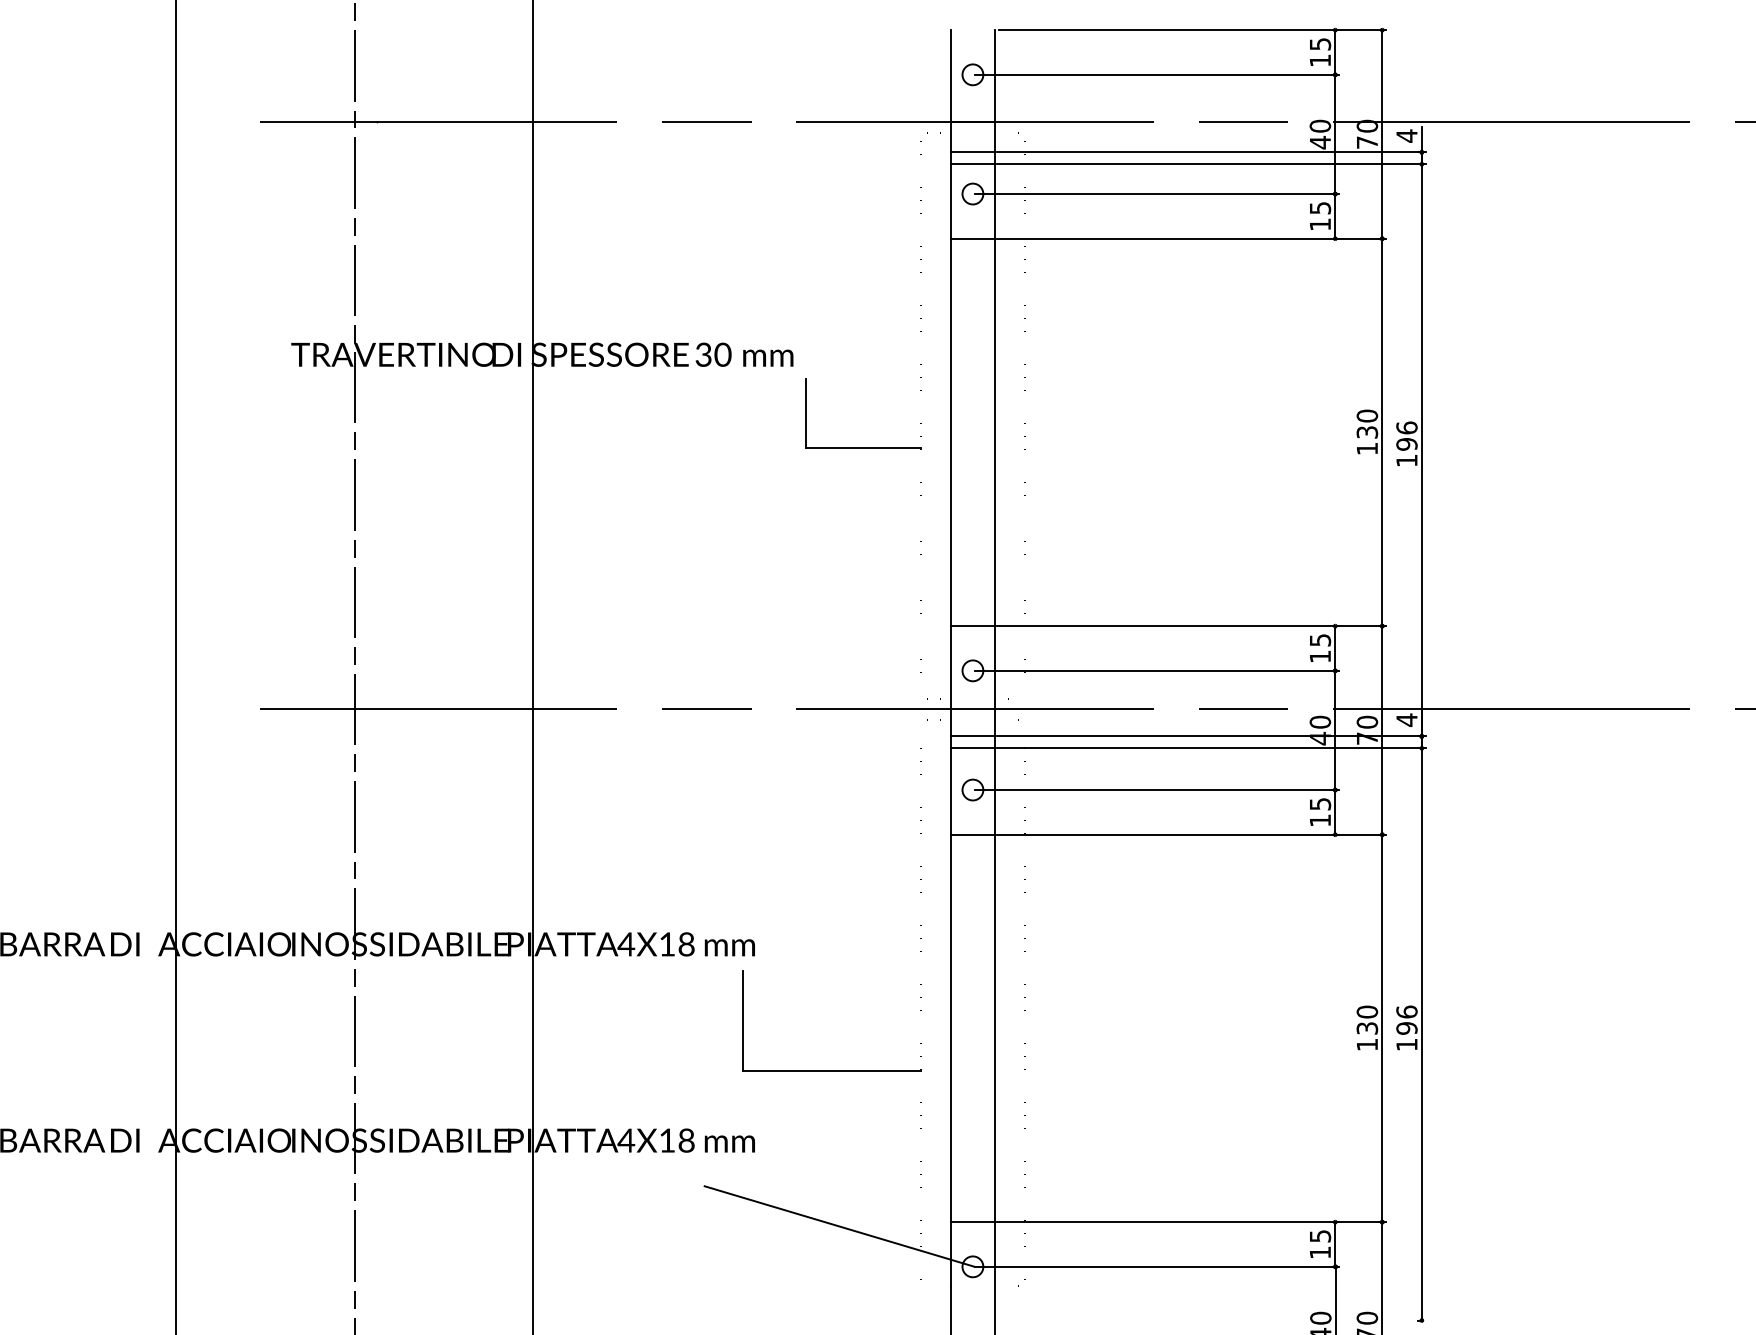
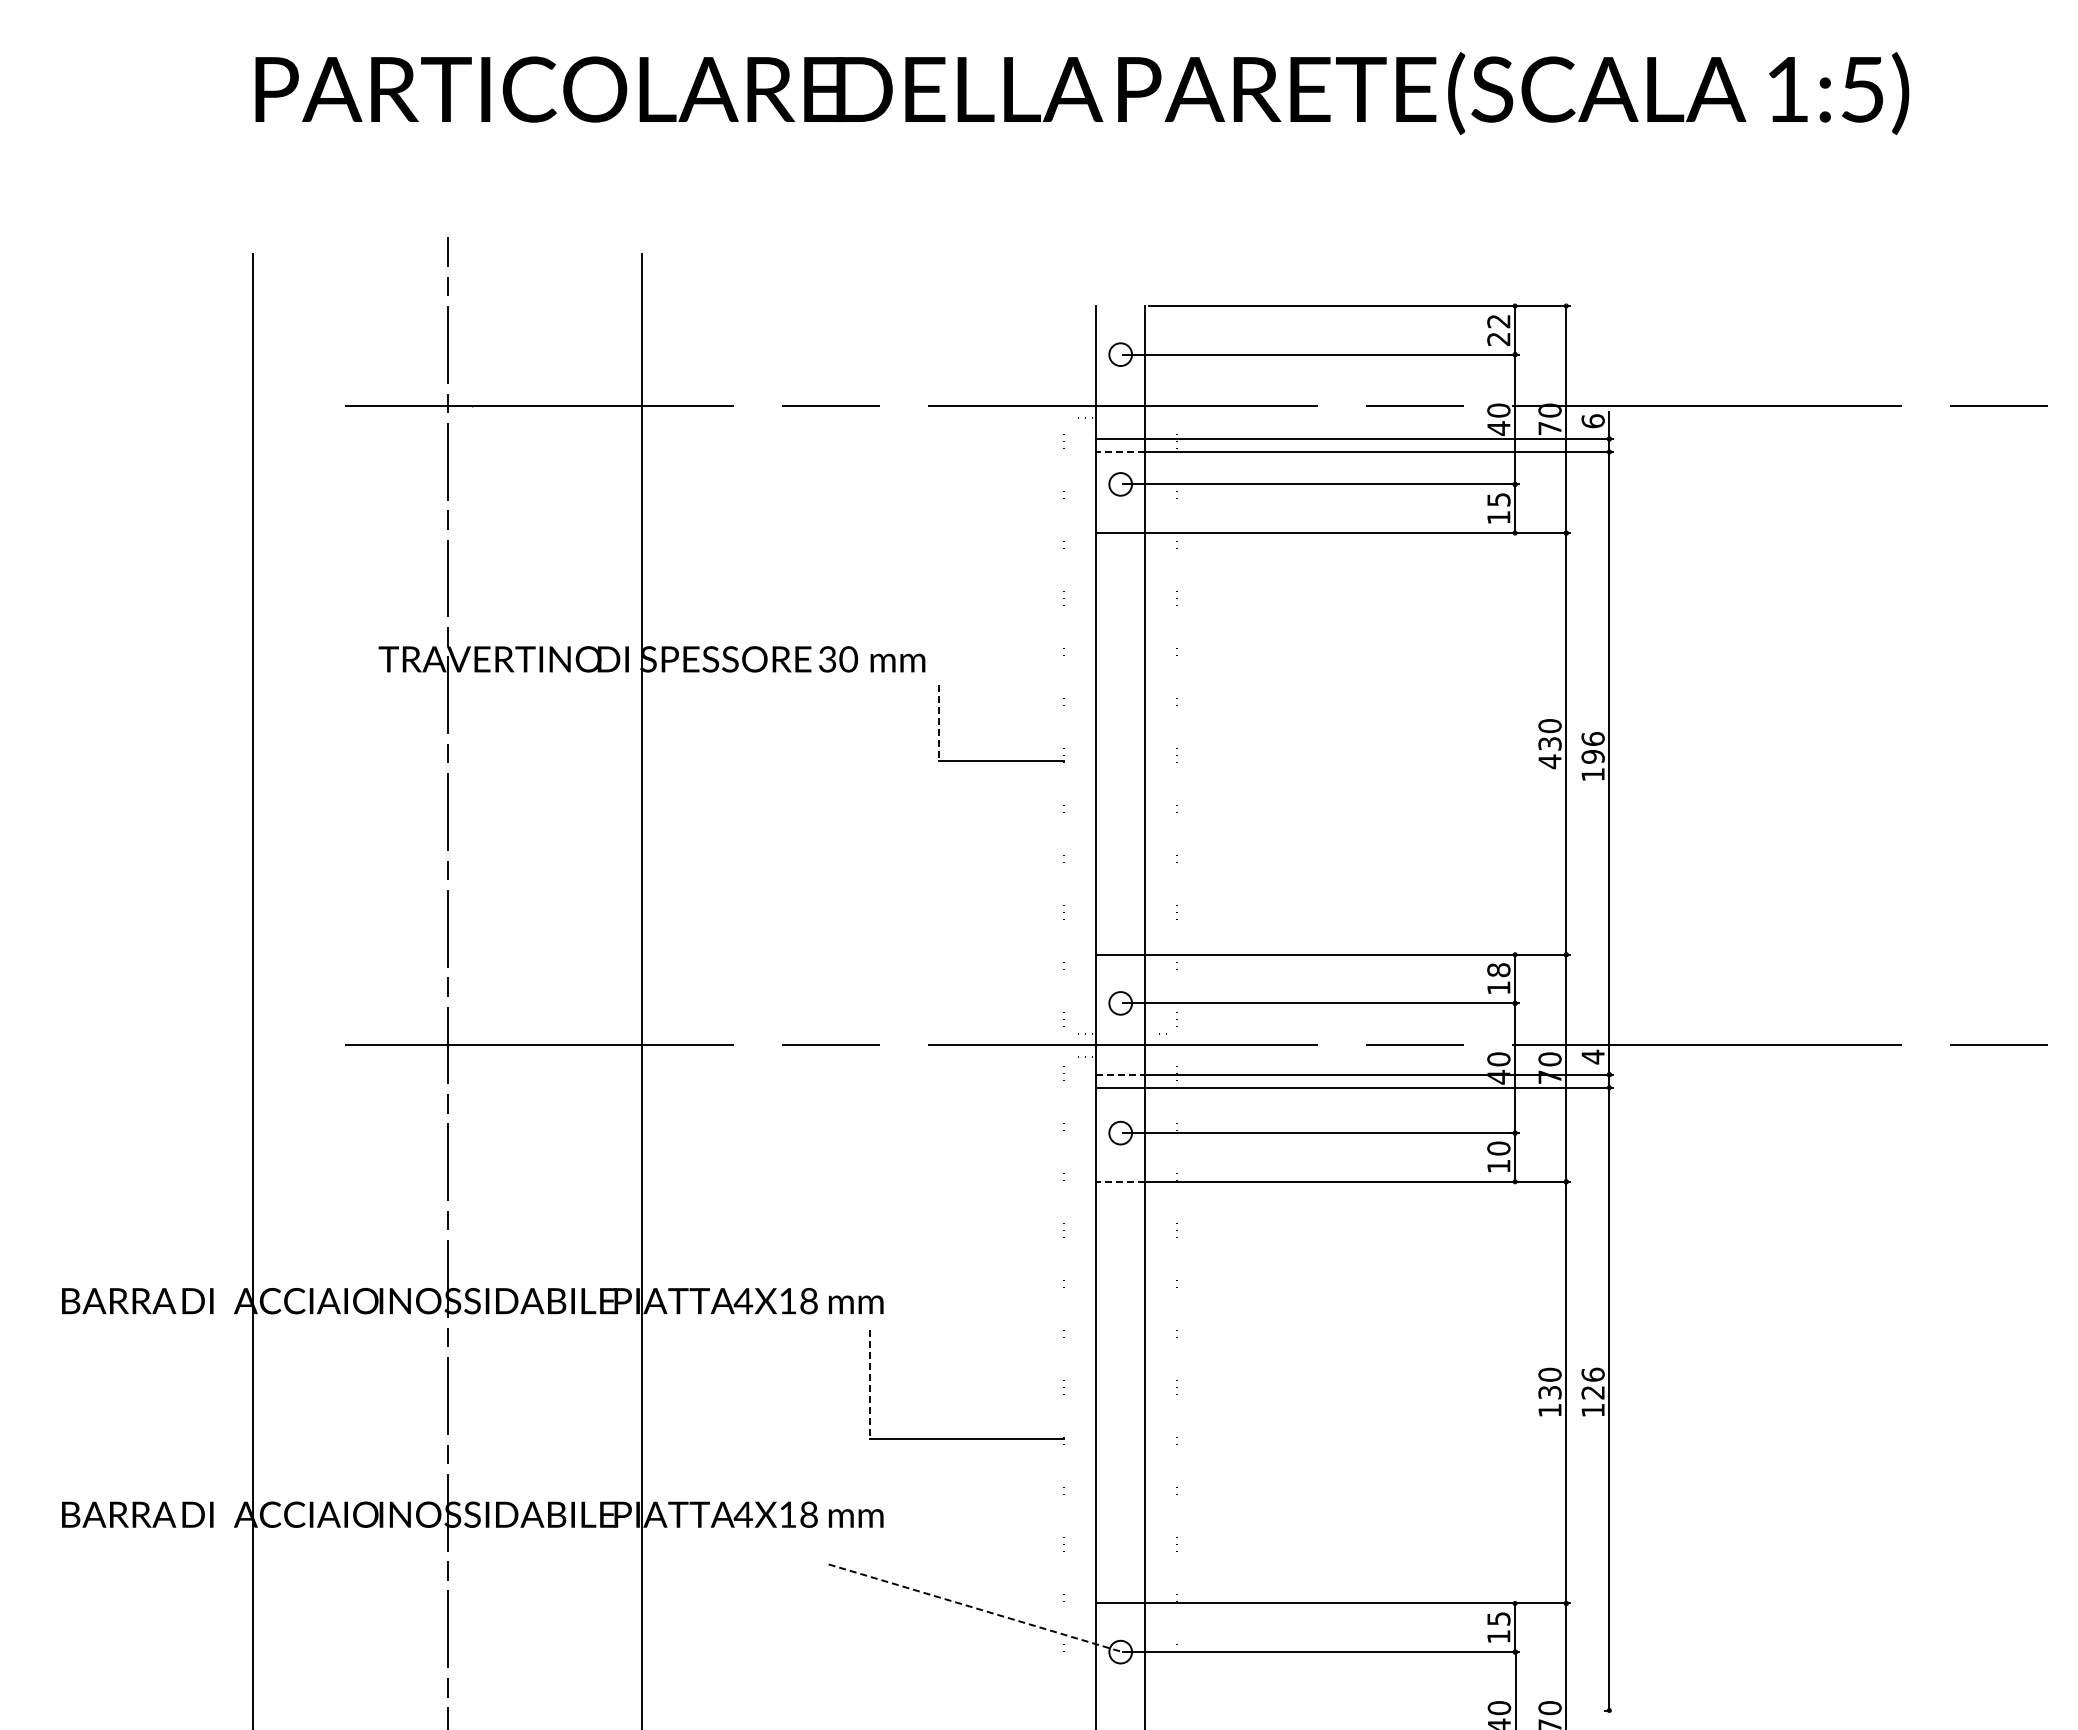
text: (1320, 52) -> (1498, 330), 15 -> 22
text: (1406, 136) -> (1592, 421), 4 -> 6
line: (972, 163) -> (1120, 451), solid -> dashed
line: (805, 413) -> (938, 723), solid -> dashed
text: (1366, 448) -> (1549, 761), 130 -> 430
text: (1320, 640) -> (1498, 970), 15 -> 18
line: (973, 736) -> (1121, 1074), solid -> dashed
text: (1320, 804) -> (1498, 1148), 15 -> 10
line: (972, 834) -> (1120, 1181), solid -> dashed
line: (743, 1020) -> (870, 1384), solid -> dashed
text: (1406, 1028) -> (1592, 1392), 196 -> 126
line: (840, 1226) -> (976, 1608), solid -> dashed

